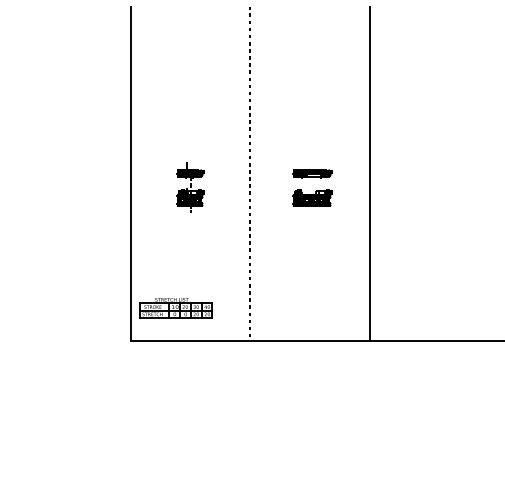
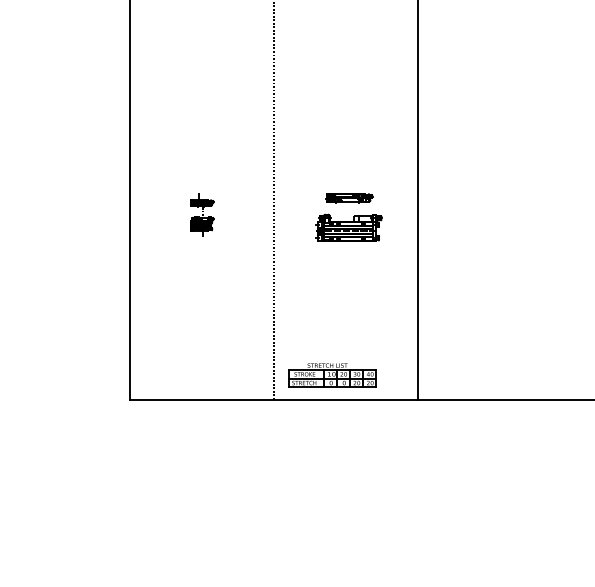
part: (190, 187) -> (202, 214), size x0.7
part: (312, 197) -> (348, 226), size x1.4
part: (175, 308) -> (331, 376), moved

